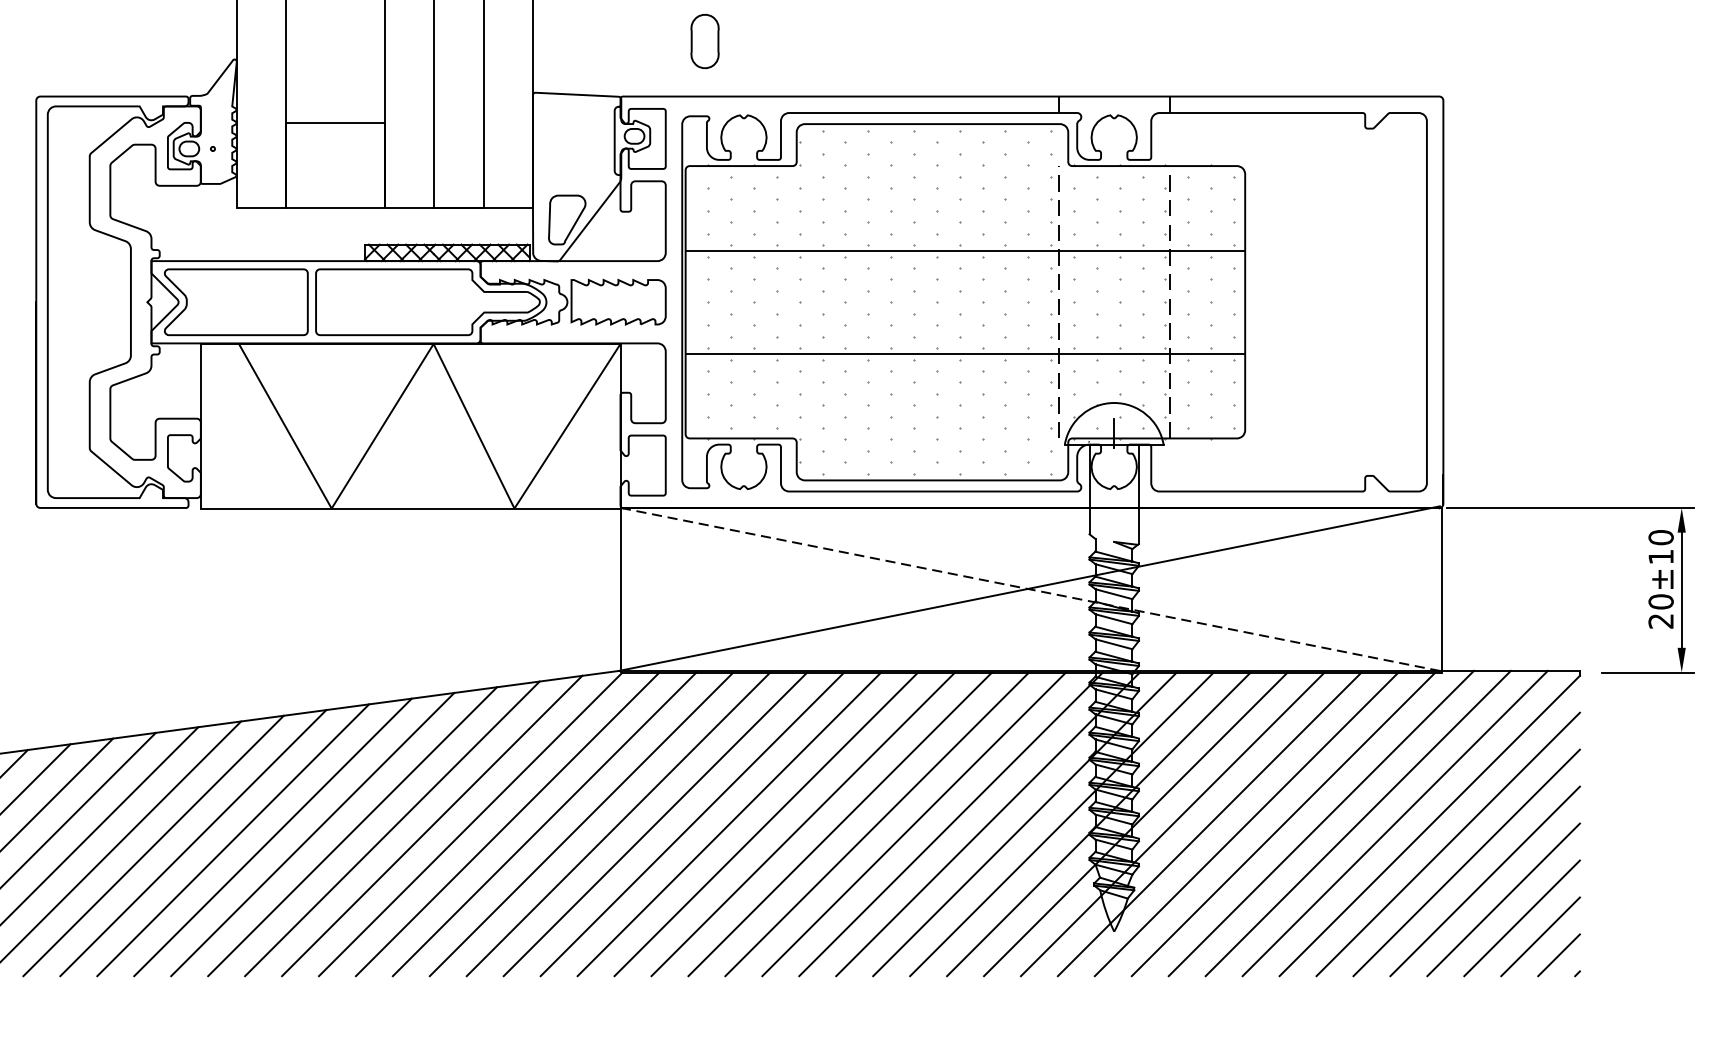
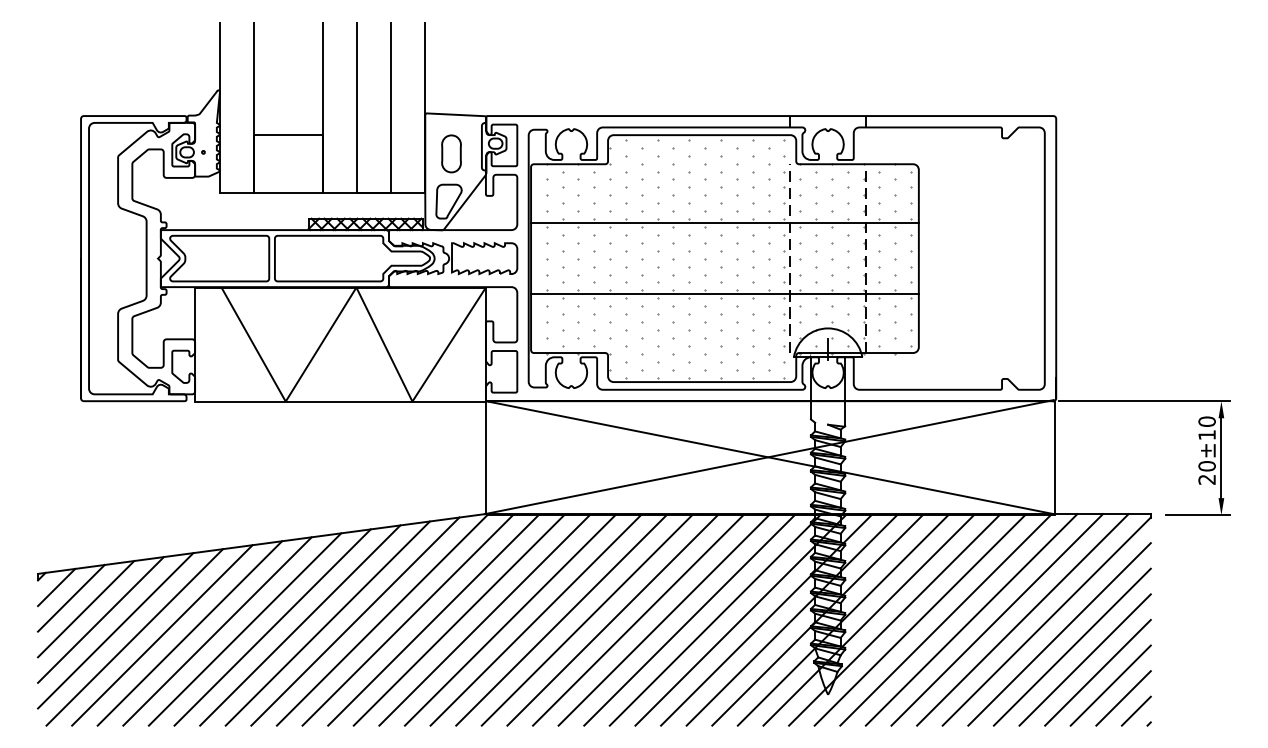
part: (705, 40) -> (451, 153), moved
line: (1031, 589) -> (770, 457), dashed -> solid

